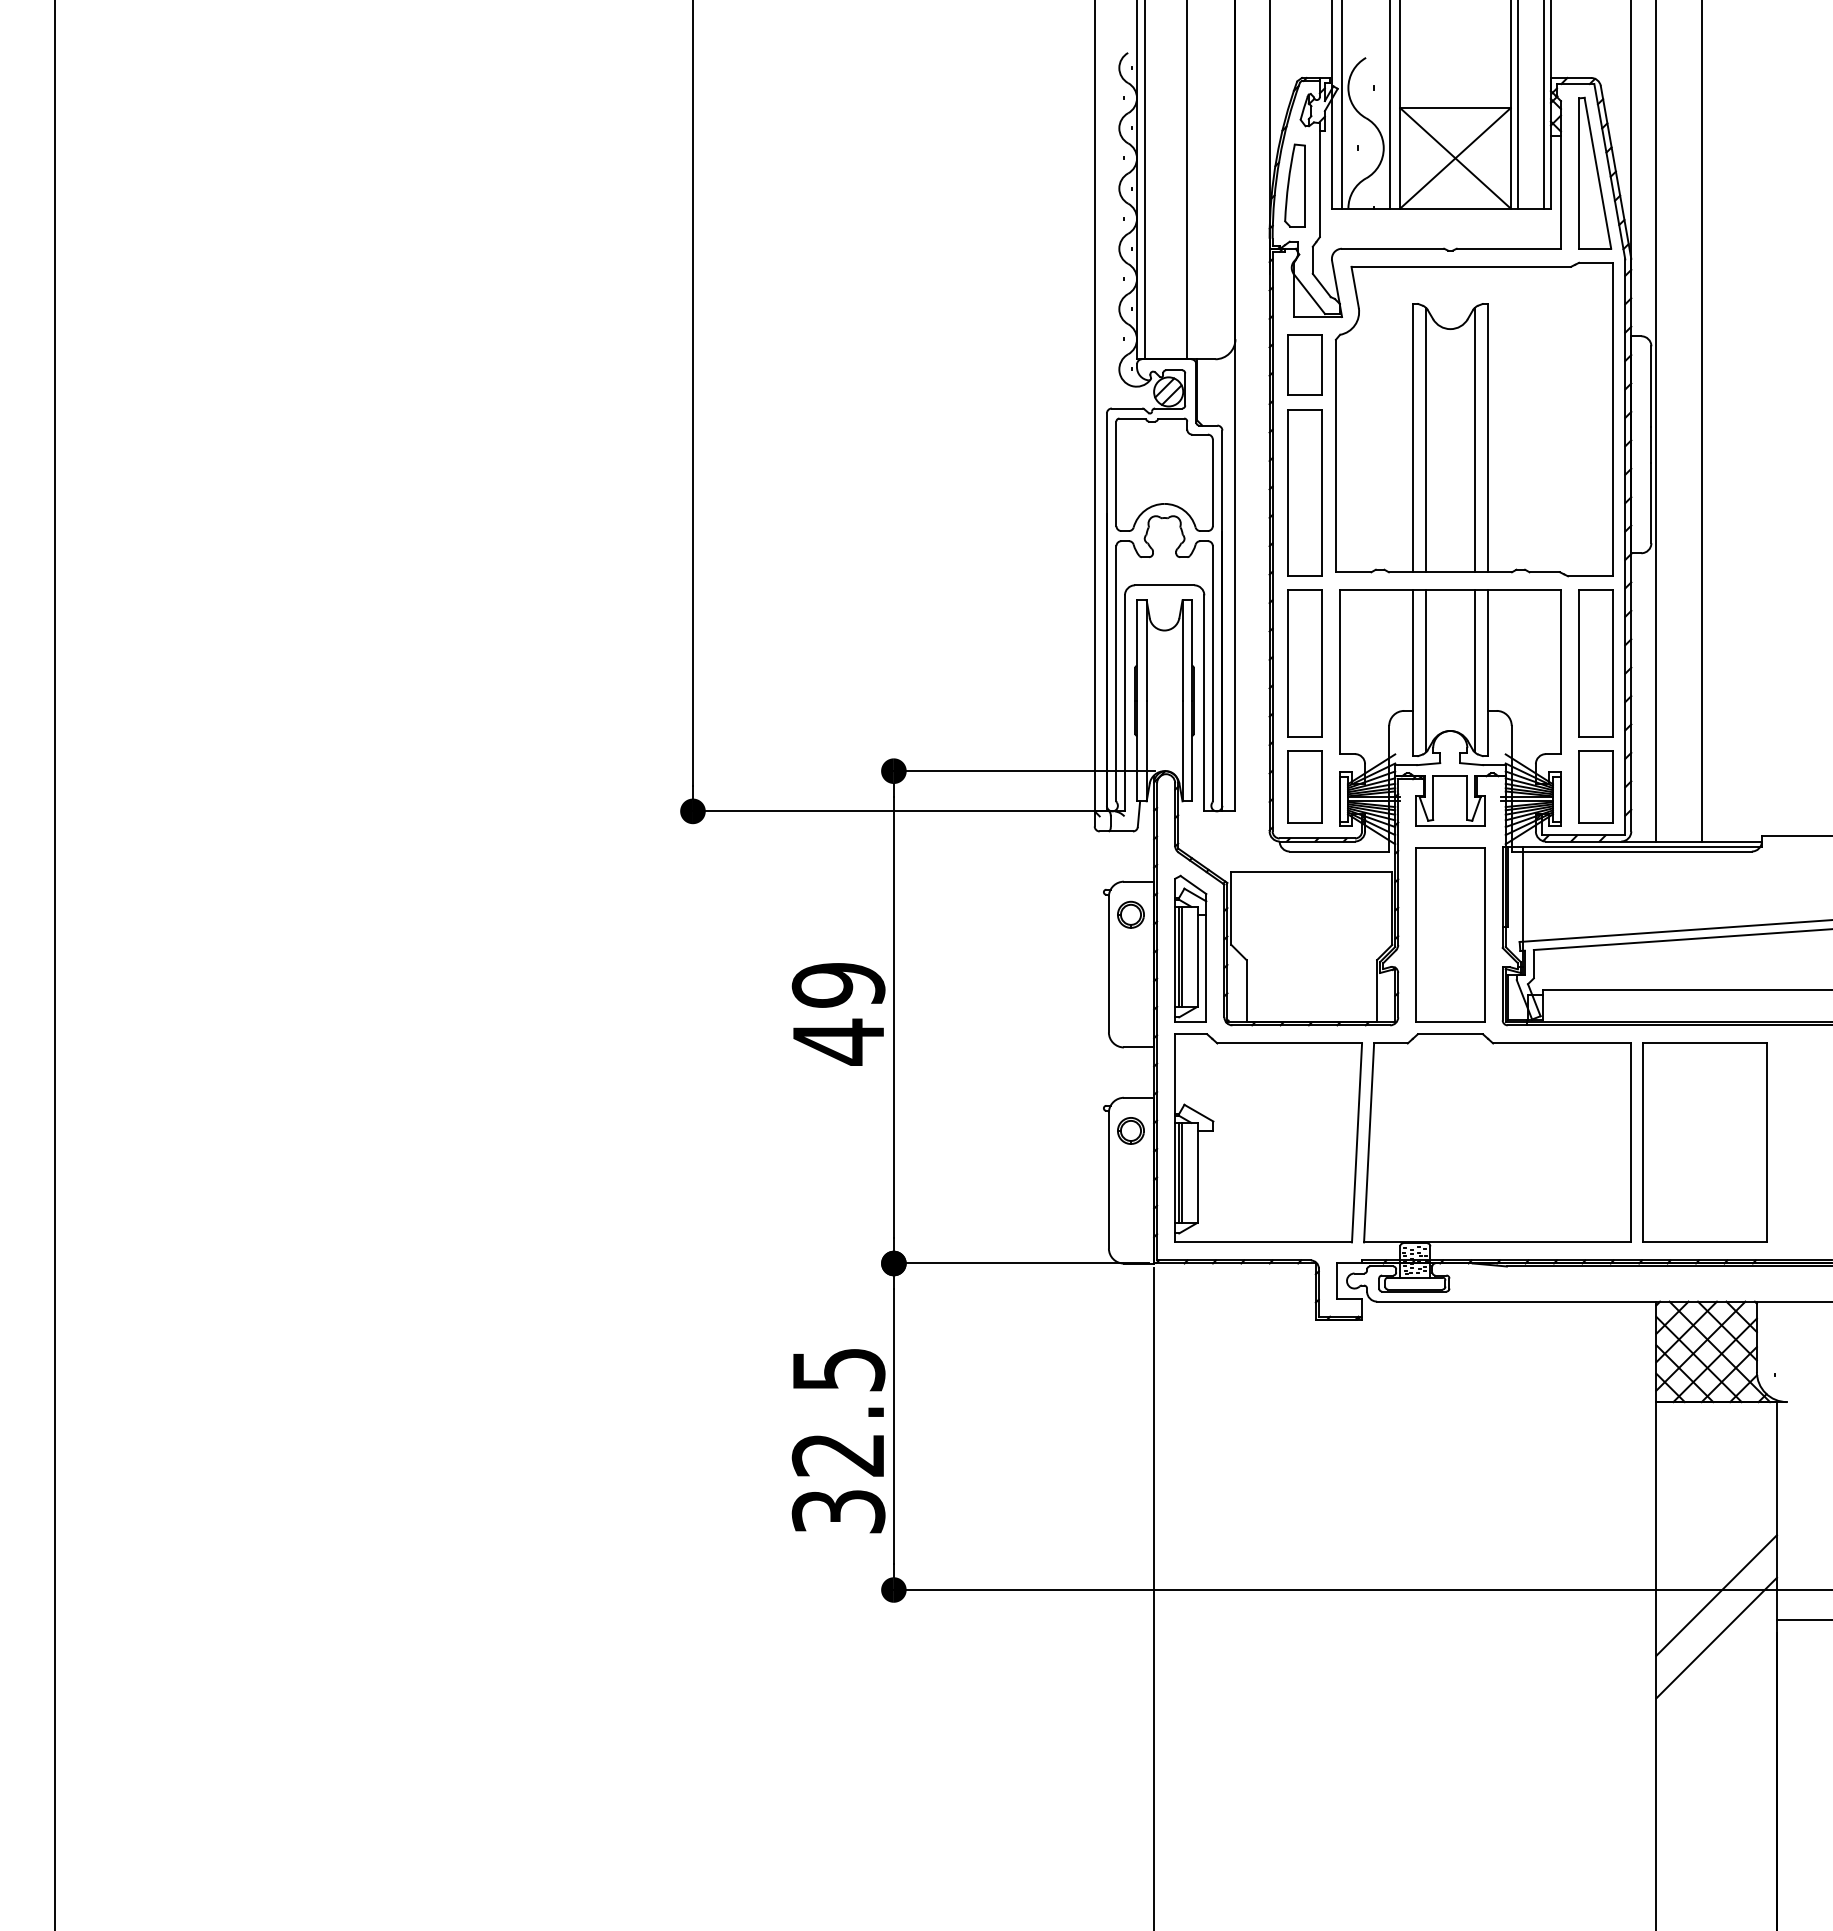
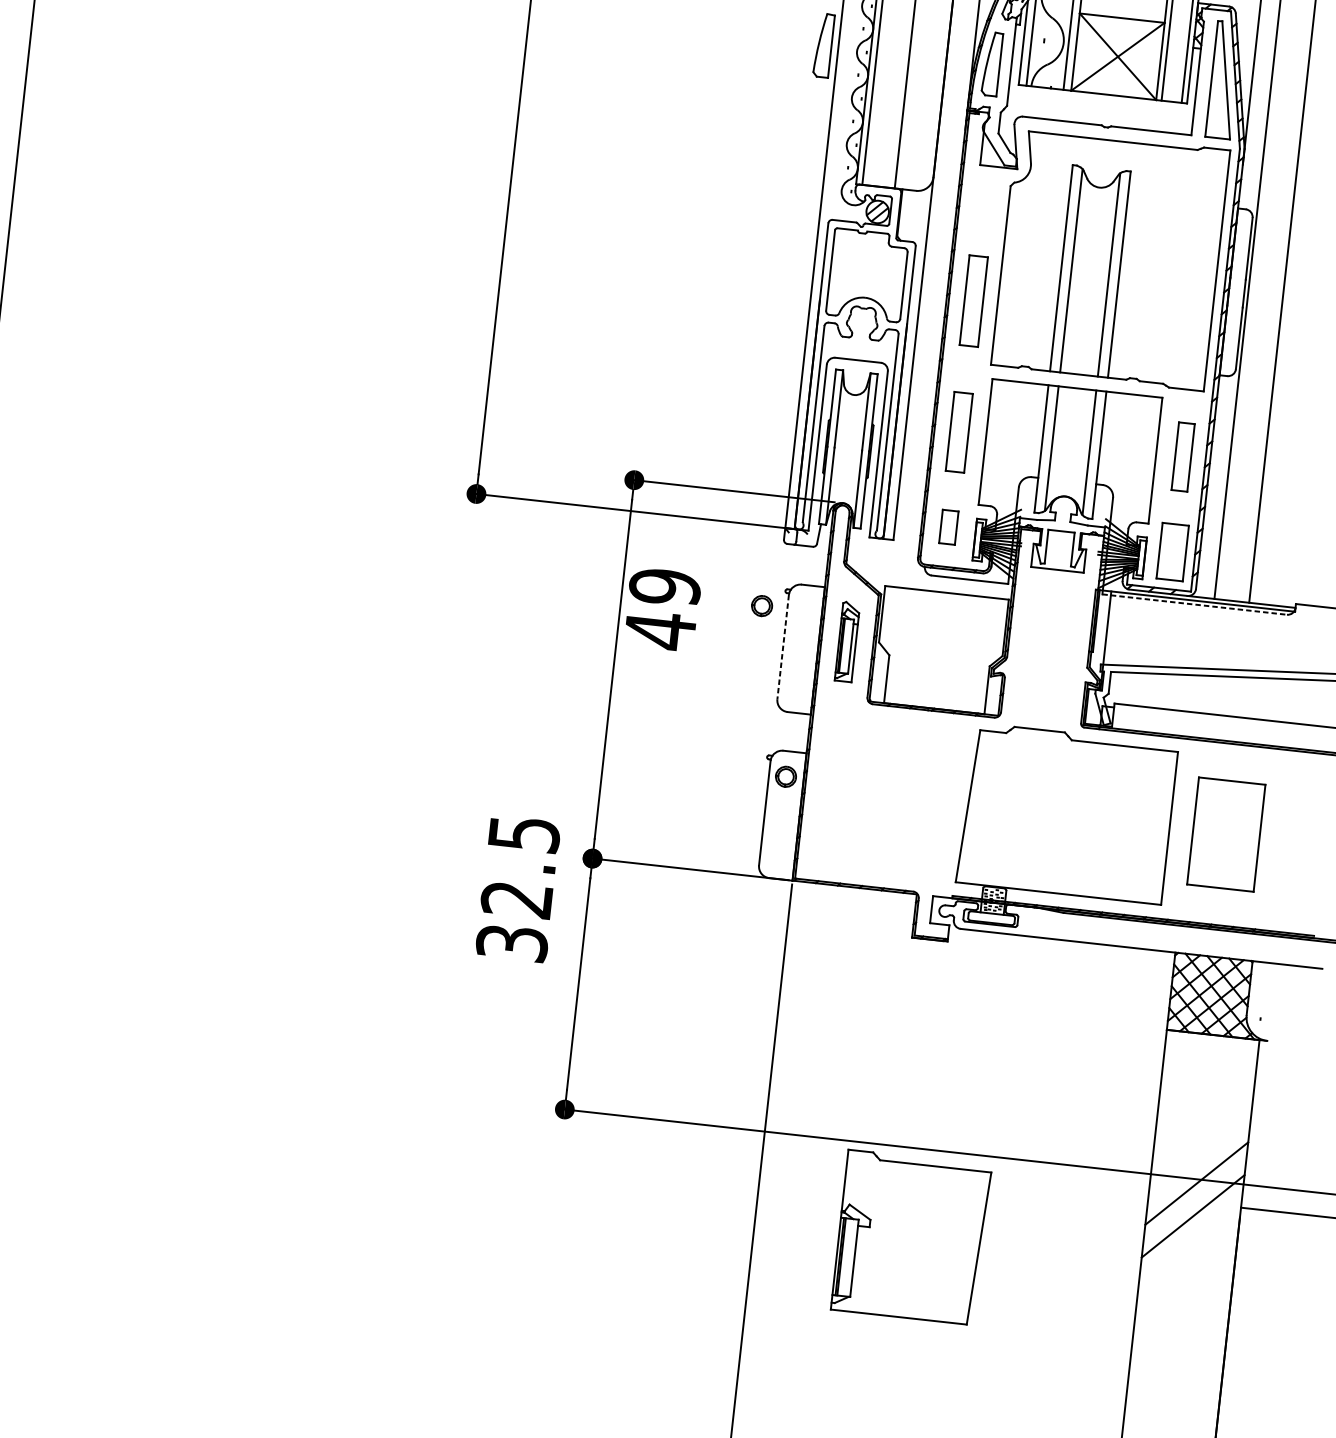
part: (1075, 185) -> (823, 45), added
part: (1304, 364) -> (984, 202), removed
part: (1304, 492) -> (973, 300), size x0.7
part: (1304, 663) -> (959, 432), size x0.7
part: (1595, 663) -> (1182, 456), size x0.6
part: (1304, 786) -> (948, 526), size x0.6
line: (1632, 851) -> (1195, 604), solid -> dashed
part: (1130, 914) -> (761, 605), moved
part: (1450, 934) -> (1048, 652), removed
part: (1190, 948) -> (847, 641), size x0.7
line: (1108, 964) -> (782, 646), solid -> dashed
text: (838, 1014) -> (662, 609), moved
part: (1268, 1138) -> (911, 1237), moved
part: (1704, 1142) -> (1225, 834), size x0.7
text: (838, 1441) -> (518, 889), moved

